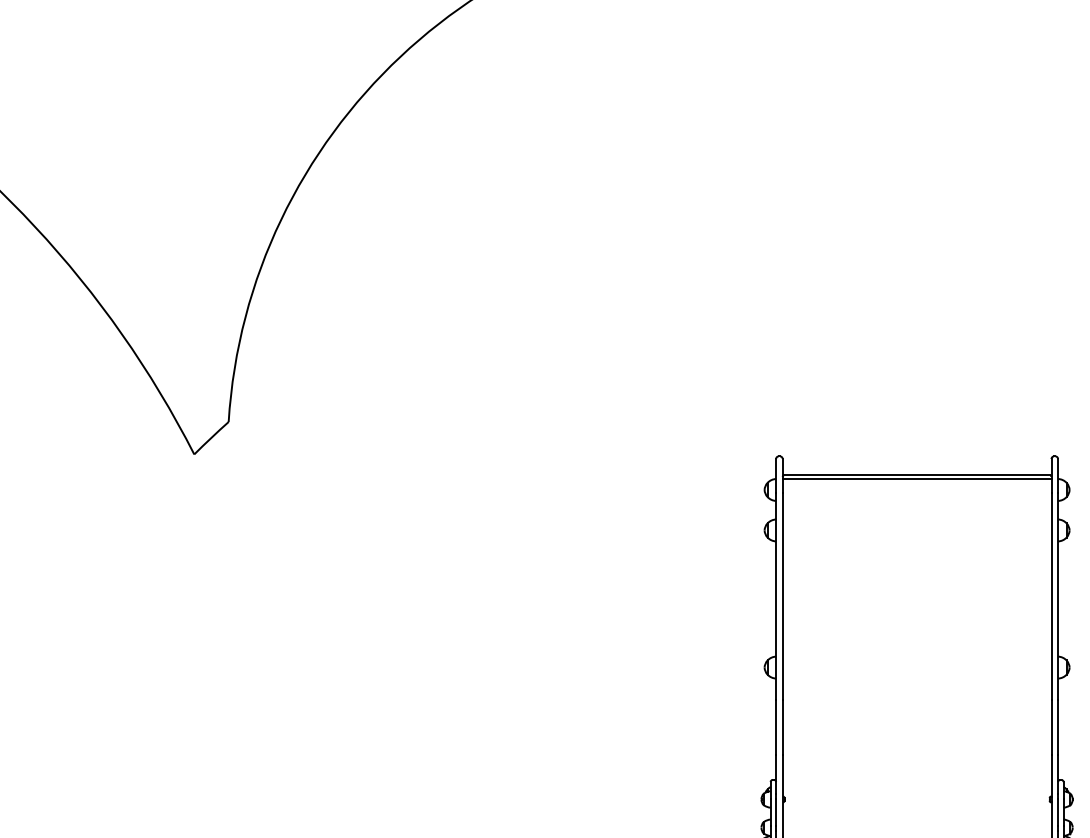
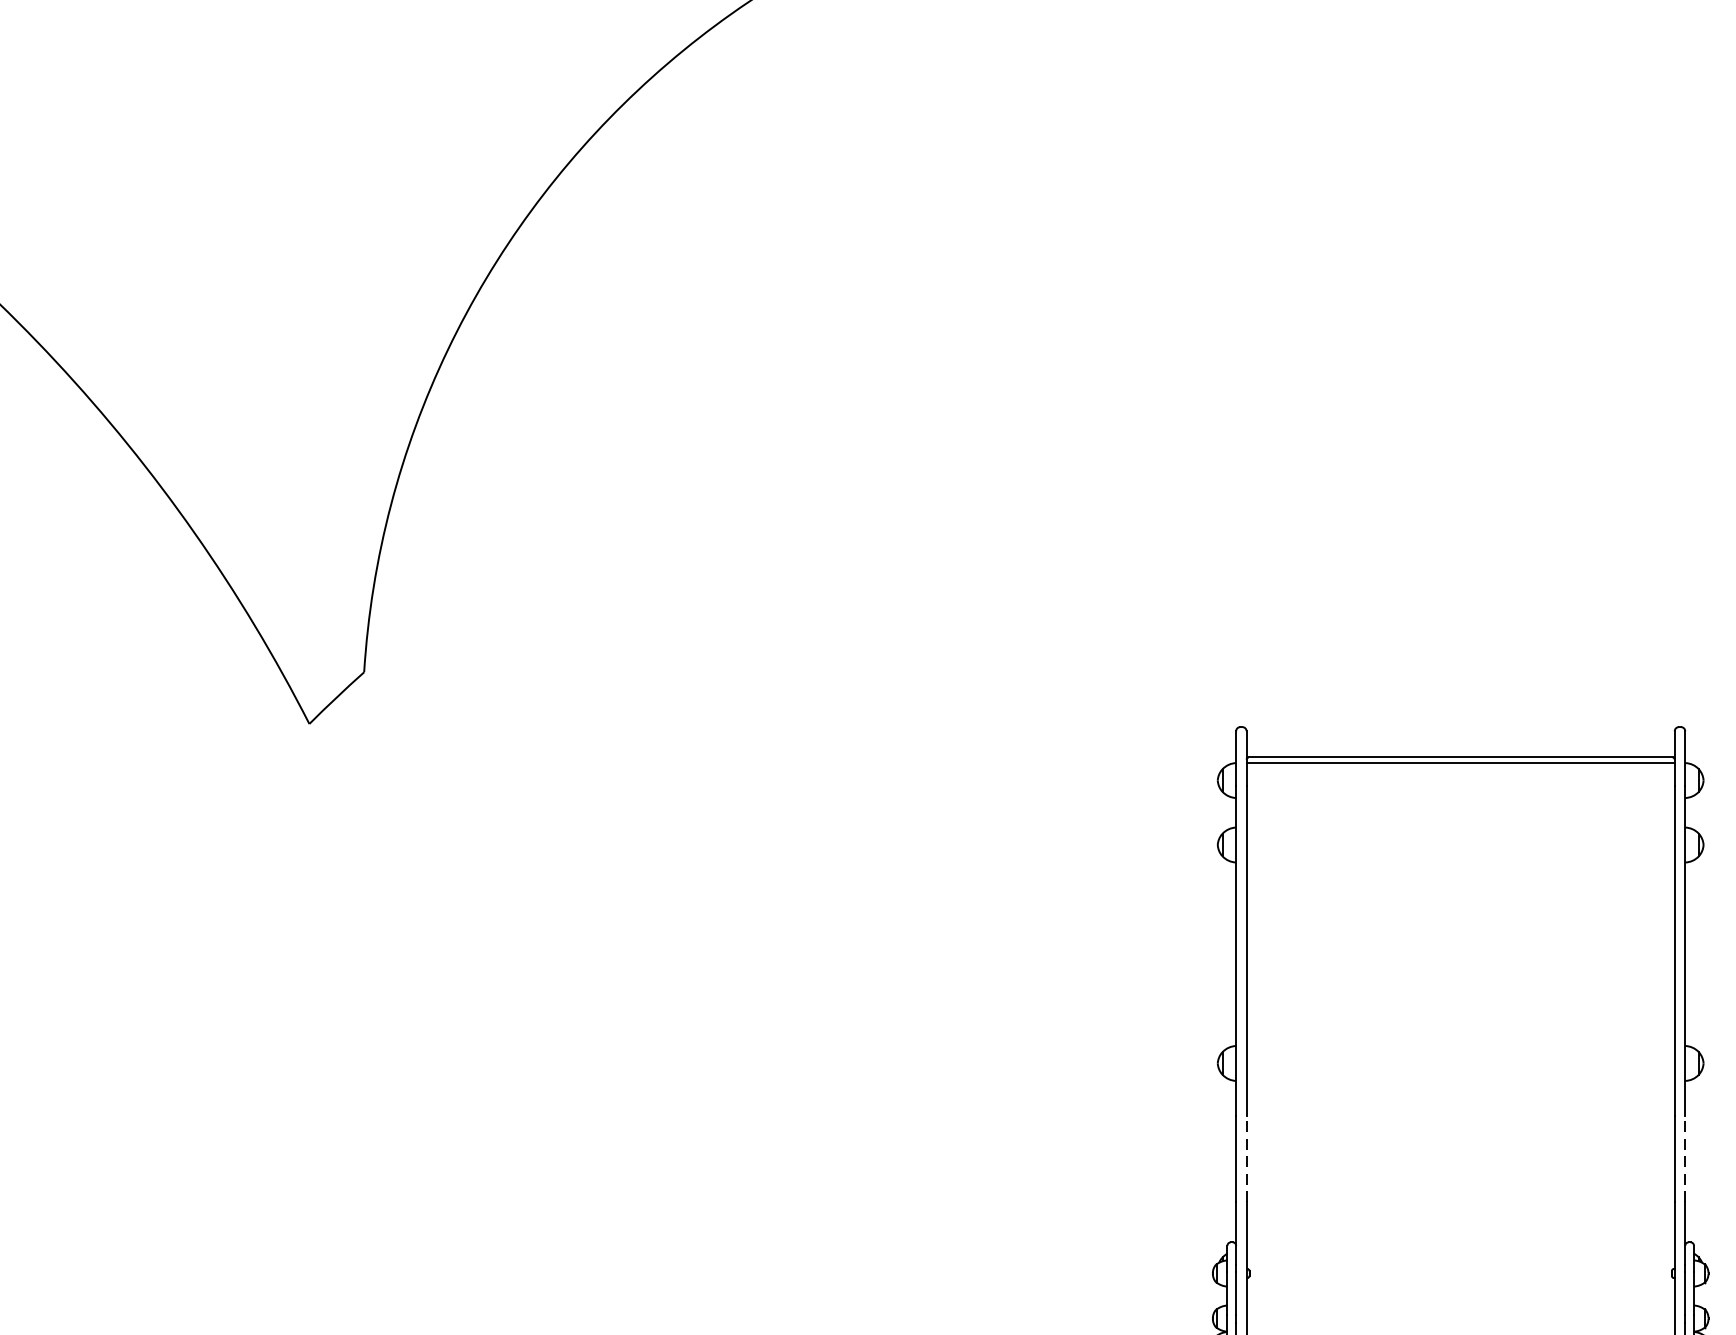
line: (782, 727) -> (1246, 1158), solid -> dashed
line: (1058, 727) -> (1685, 1158), solid -> dashed

